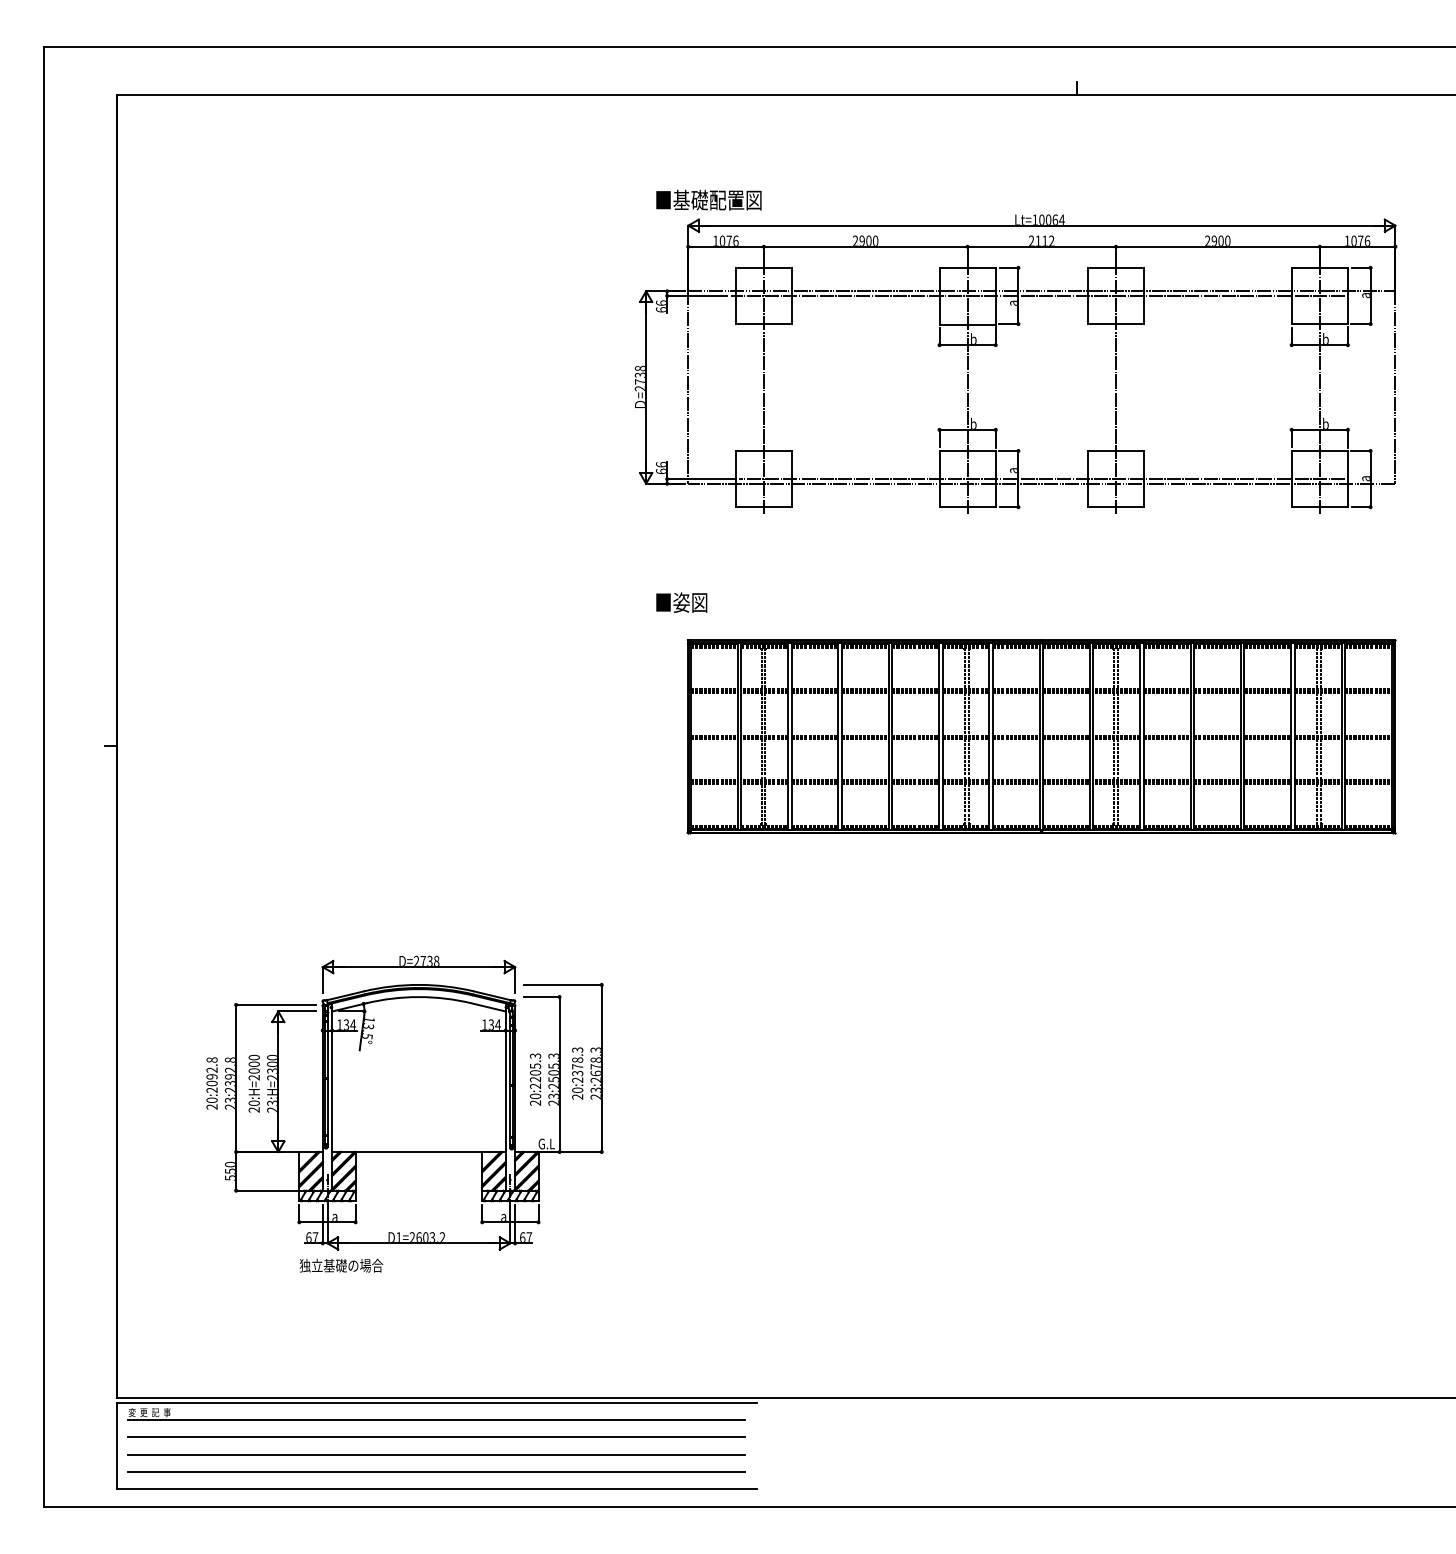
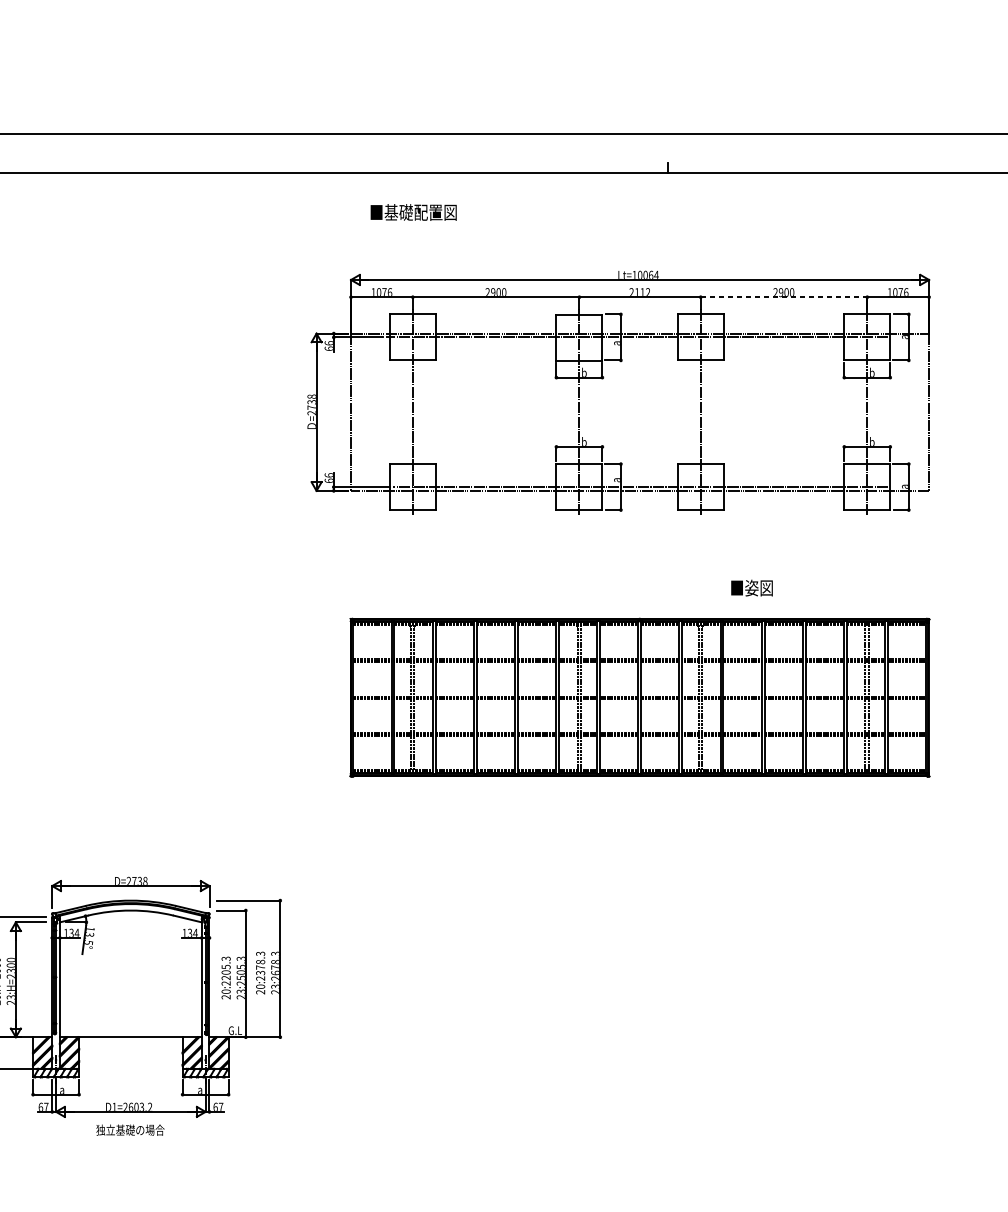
text: (708, 199) -> (413, 211), moved
line: (1217, 246) -> (783, 296), solid -> dashed
text: (681, 602) -> (751, 587), moved
text: (341, 1265) -> (130, 1130), moved

